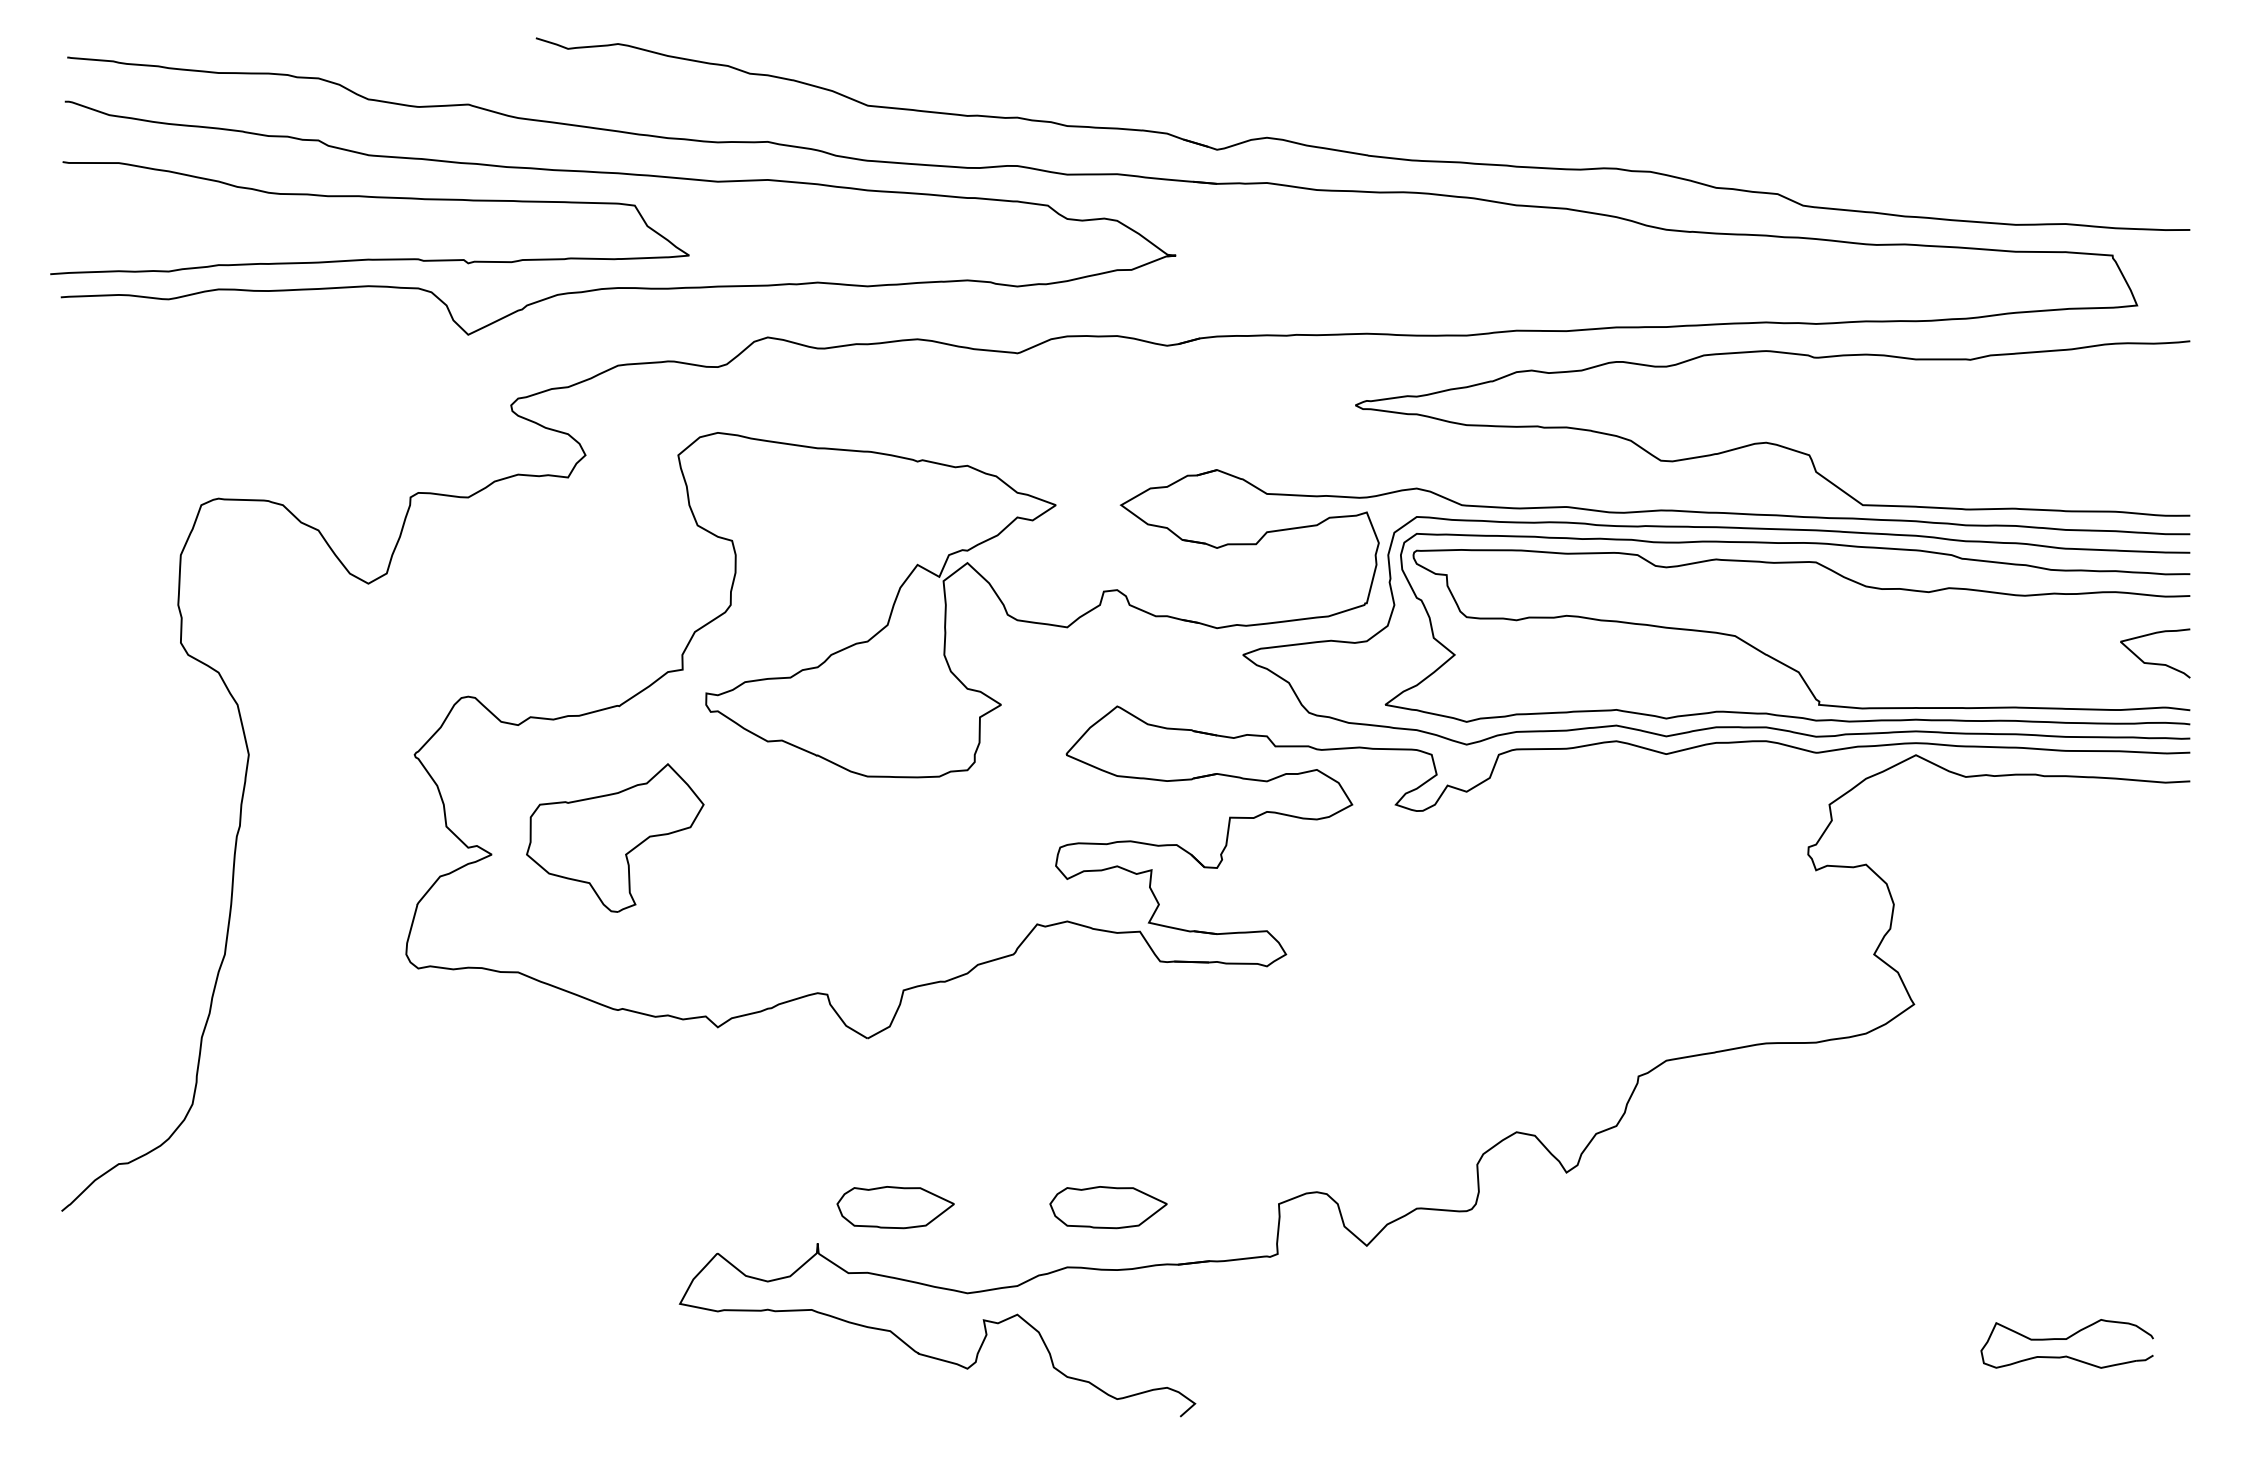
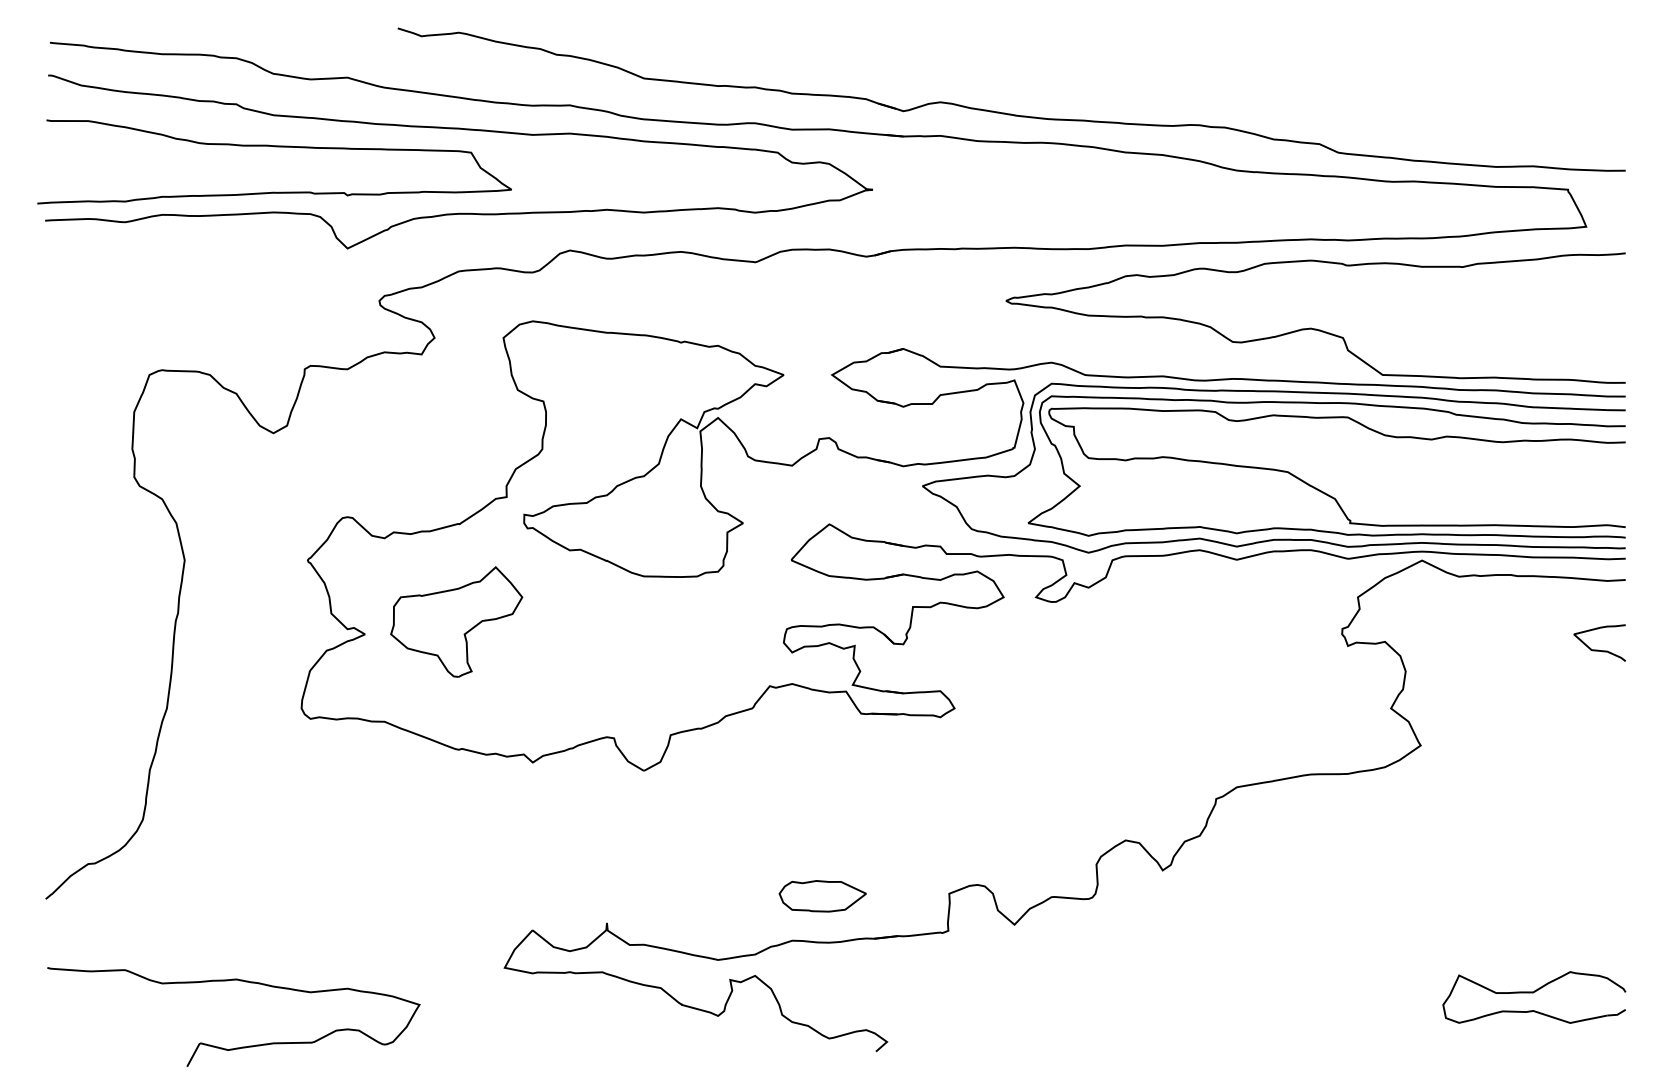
curve: (2153, 662) -> (1598, 649), moved
part: (895, 1207) -> (664, 896), removed
part: (2067, 1343) -> (1534, 997), size x1.43
curve: (325, 1409) -> (241, 1046), added

